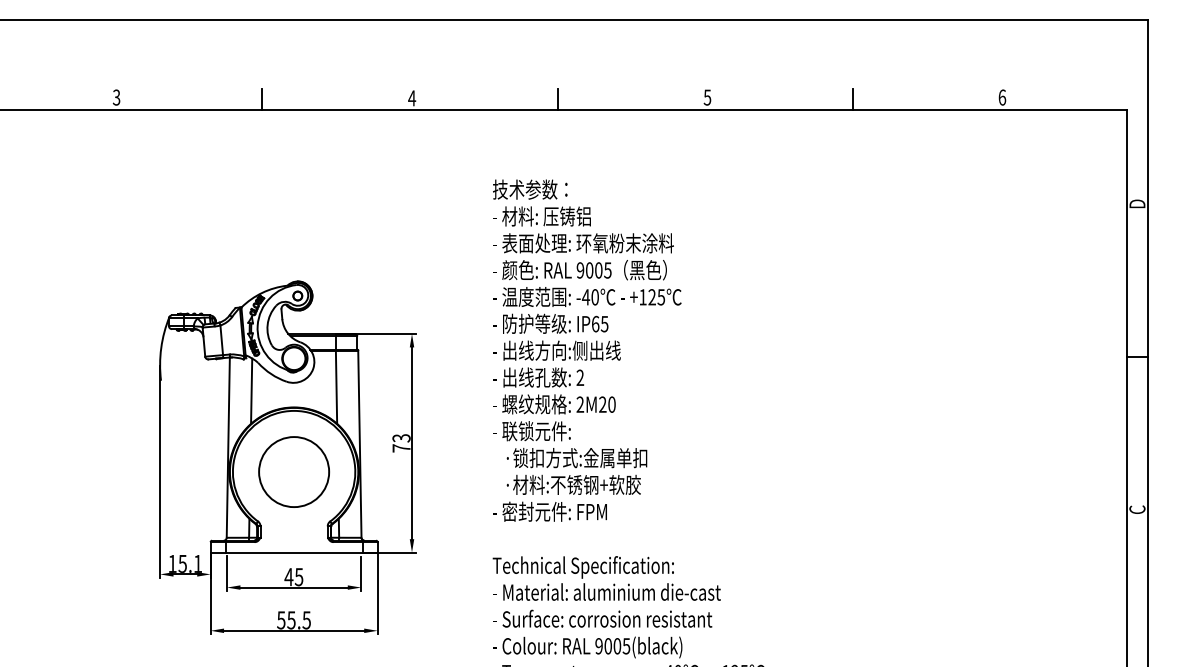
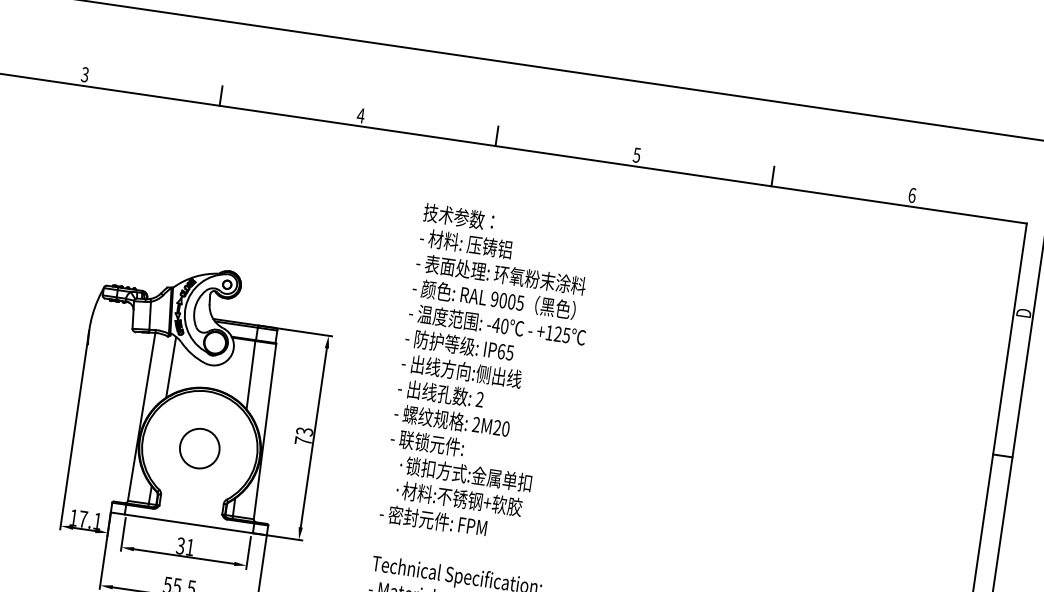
circle: (293, 471) -> (199, 448), size x0.6
text: (182, 563) -> (83, 518), 15.1 -> 17.1
text: (293, 577) -> (184, 547), 45 -> 31

